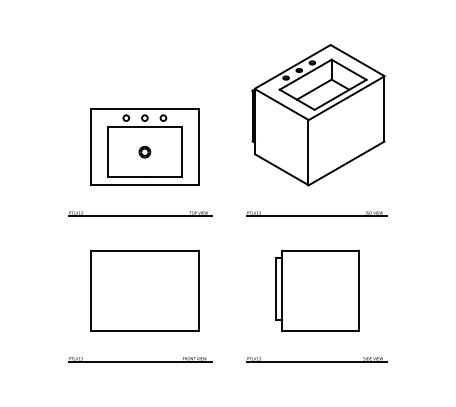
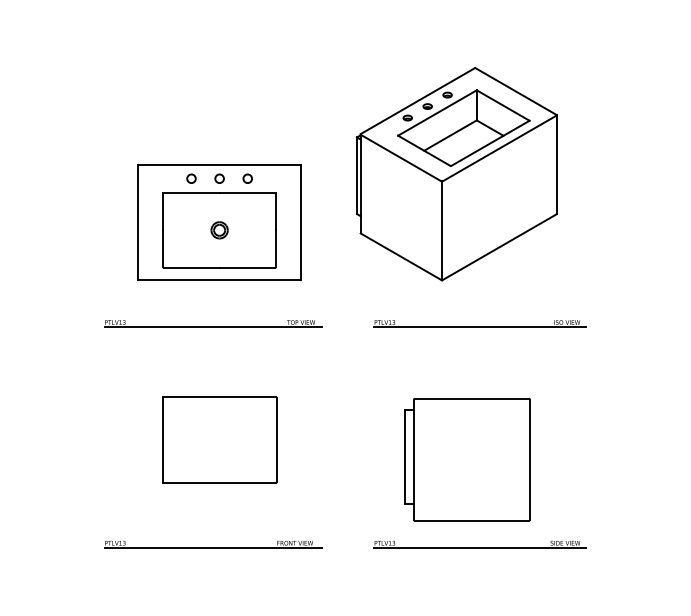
part: (318, 115) -> (456, 174), moved
part: (144, 290) -> (219, 439), size x0.7
part: (317, 290) -> (467, 459), moved

